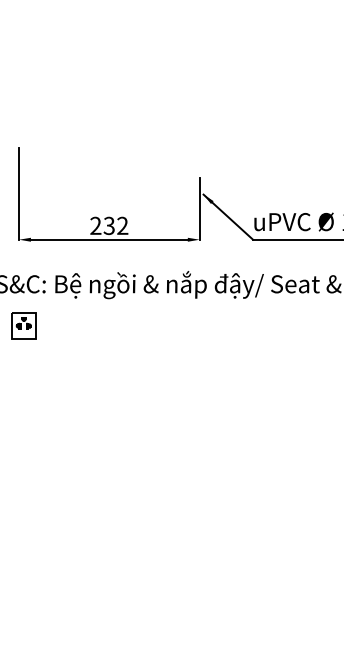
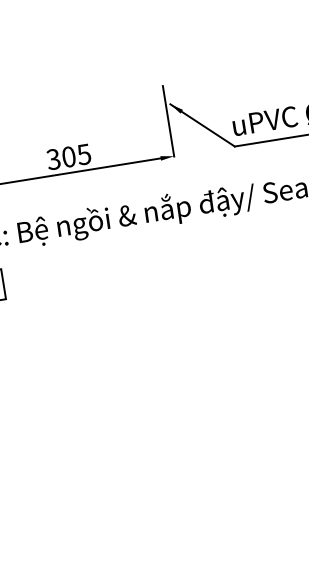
text: (109, 225) -> (69, 156), 232 -> 305

